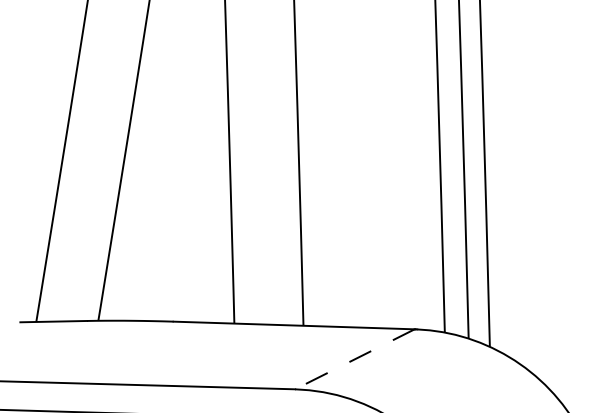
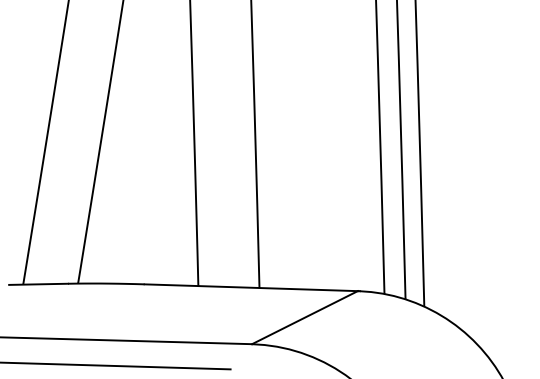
line: (354, 359) -> (304, 317), dashed -> solid

